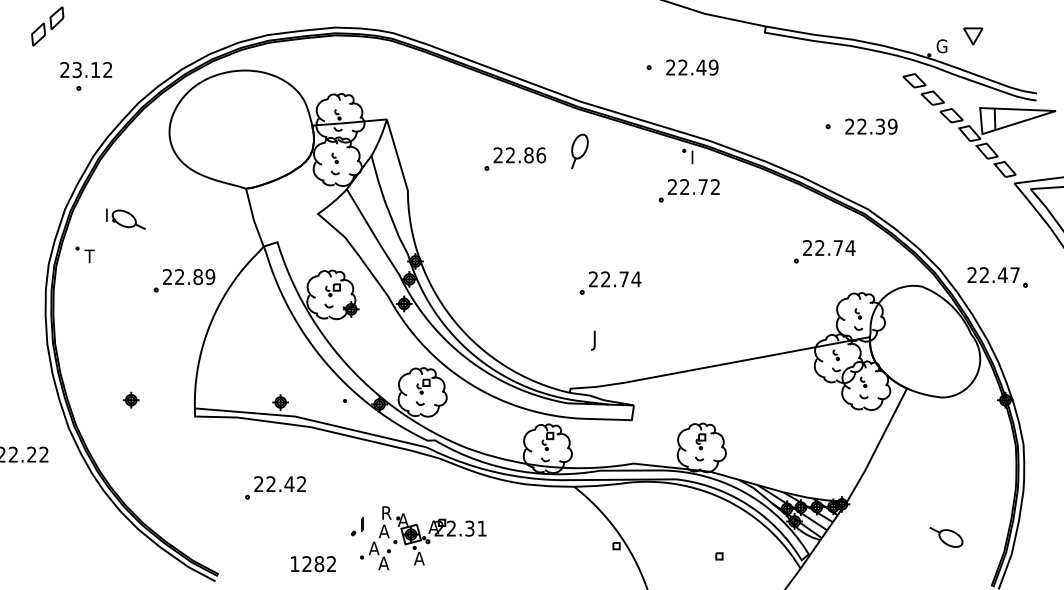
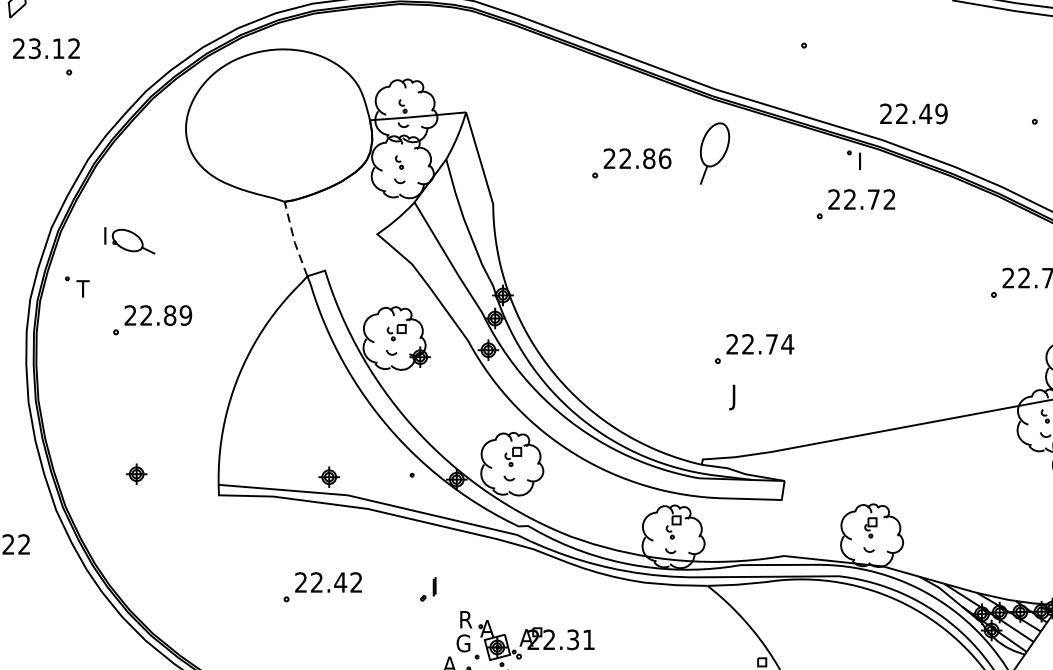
text: (692, 67) -> (914, 113), moved
text: (86, 69) -> (46, 48), moved
part: (579, 151) -> (714, 153), size x1.4
line: (253, 218) -> (294, 240), solid -> dashed
part: (184, 280) -> (152, 319), moved
part: (610, 282) -> (754, 348), moved
part: (357, 526) -> (428, 589), moved
text: (384, 531) -> (463, 643), A -> G

